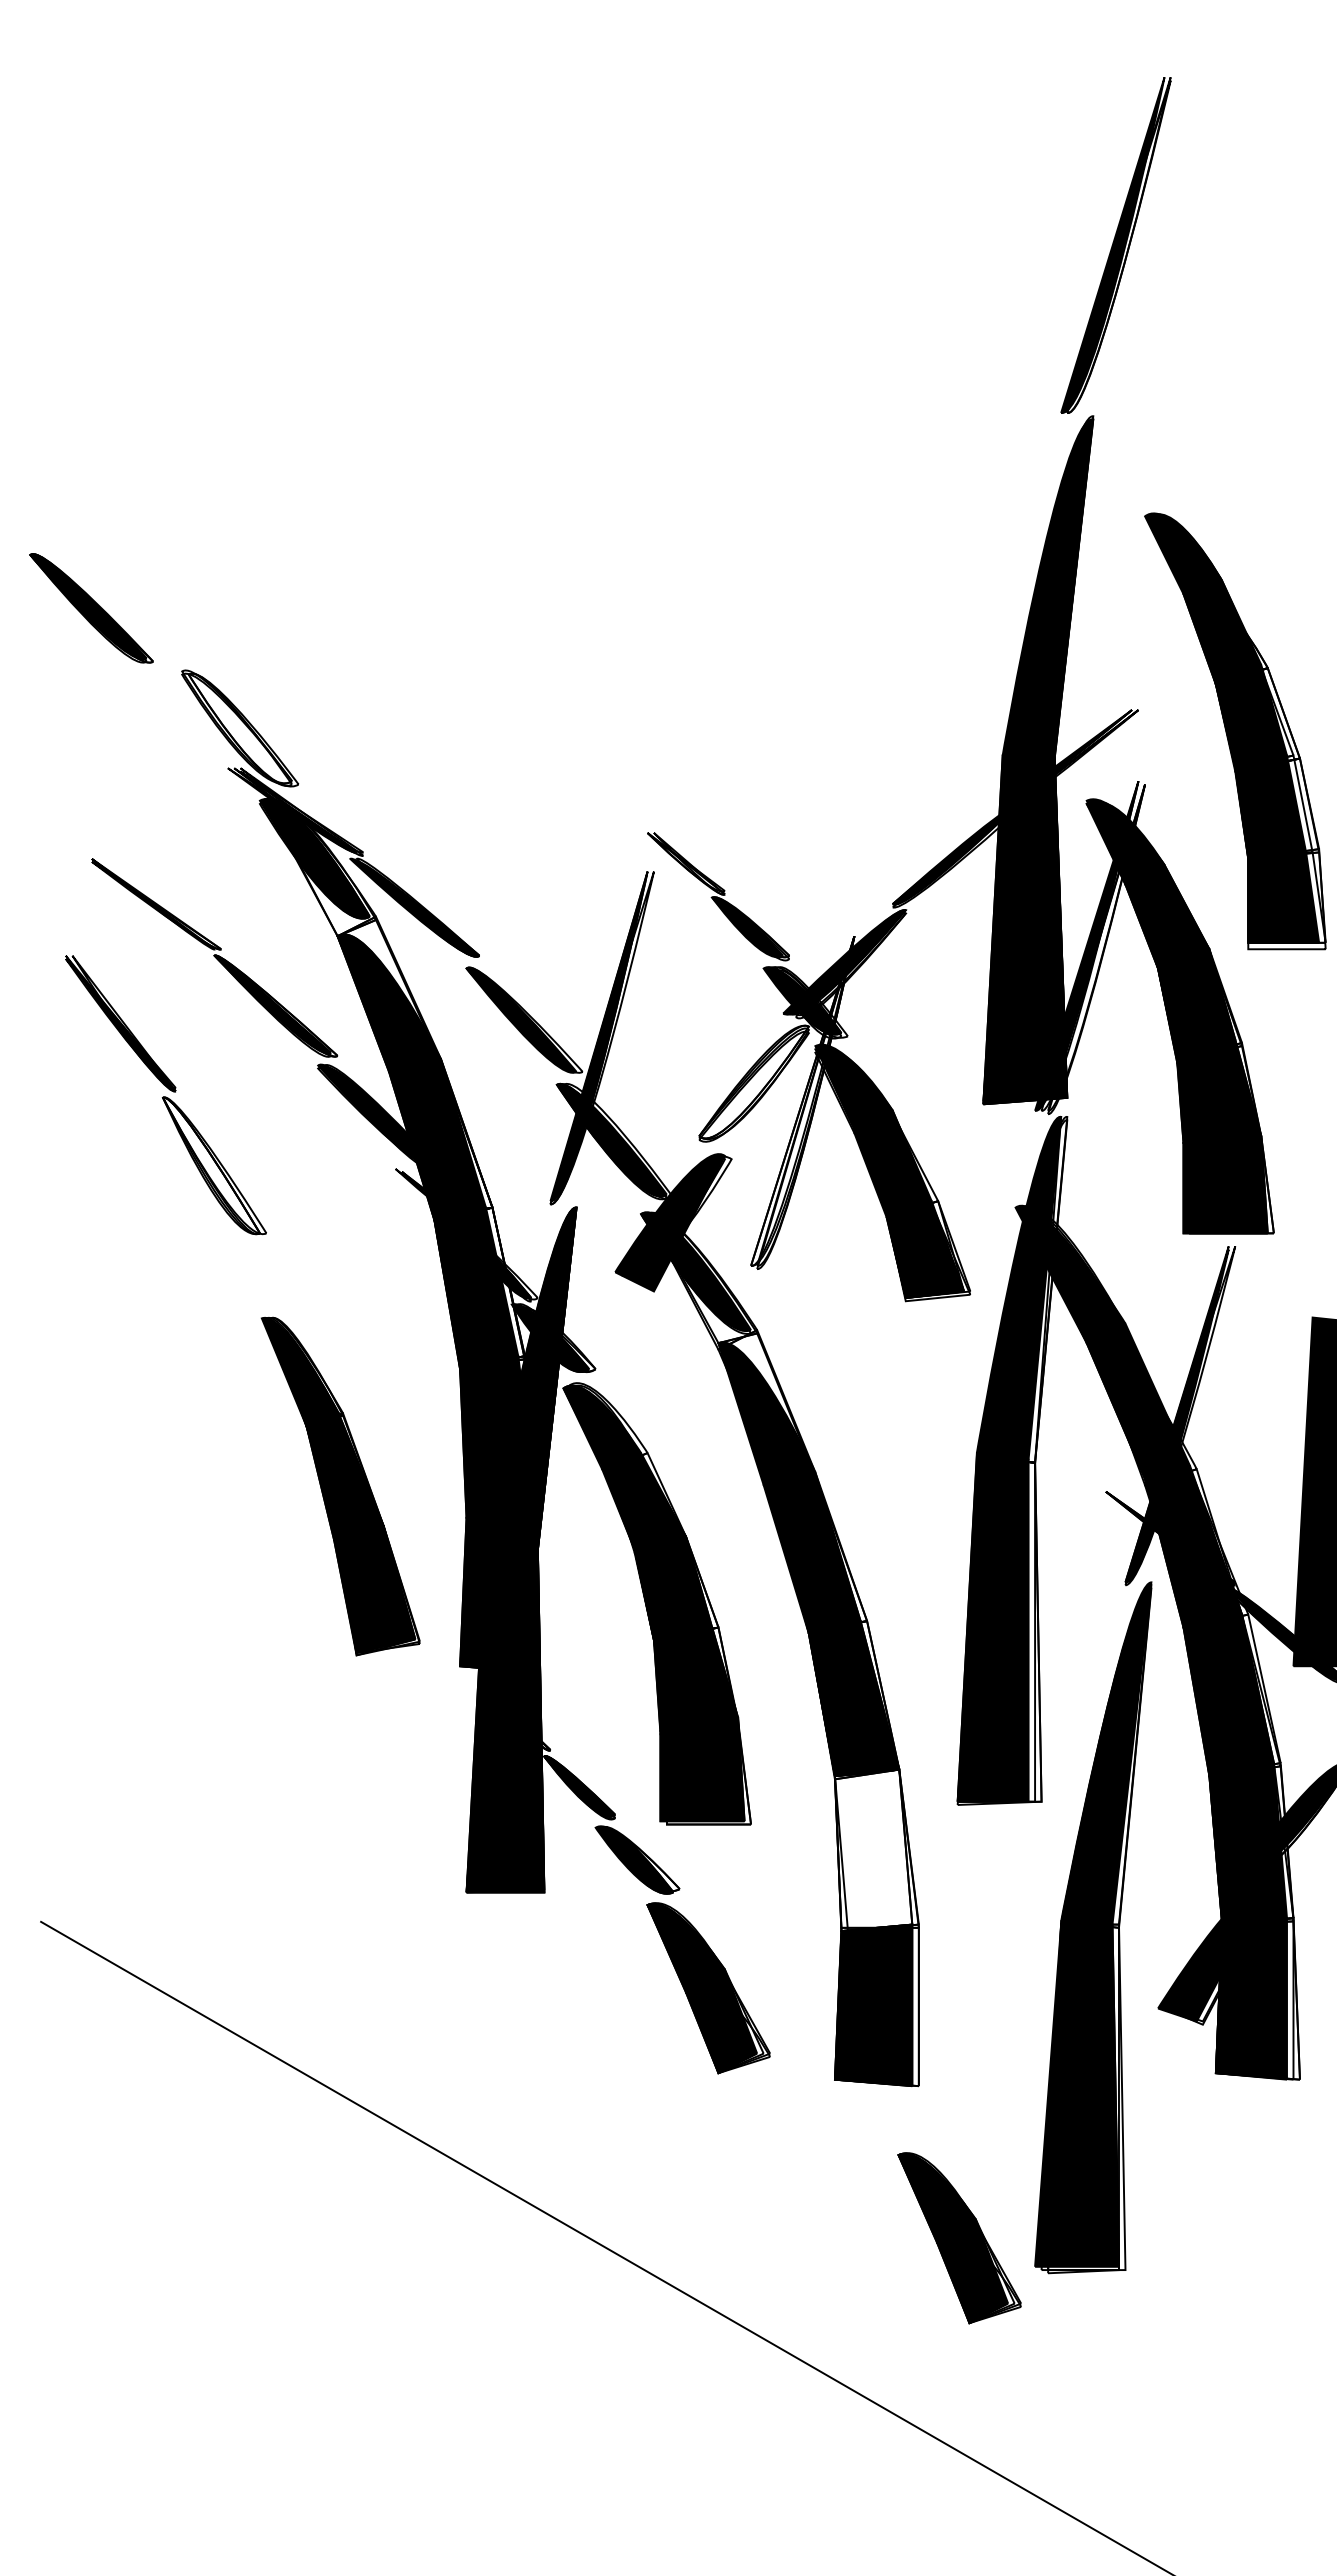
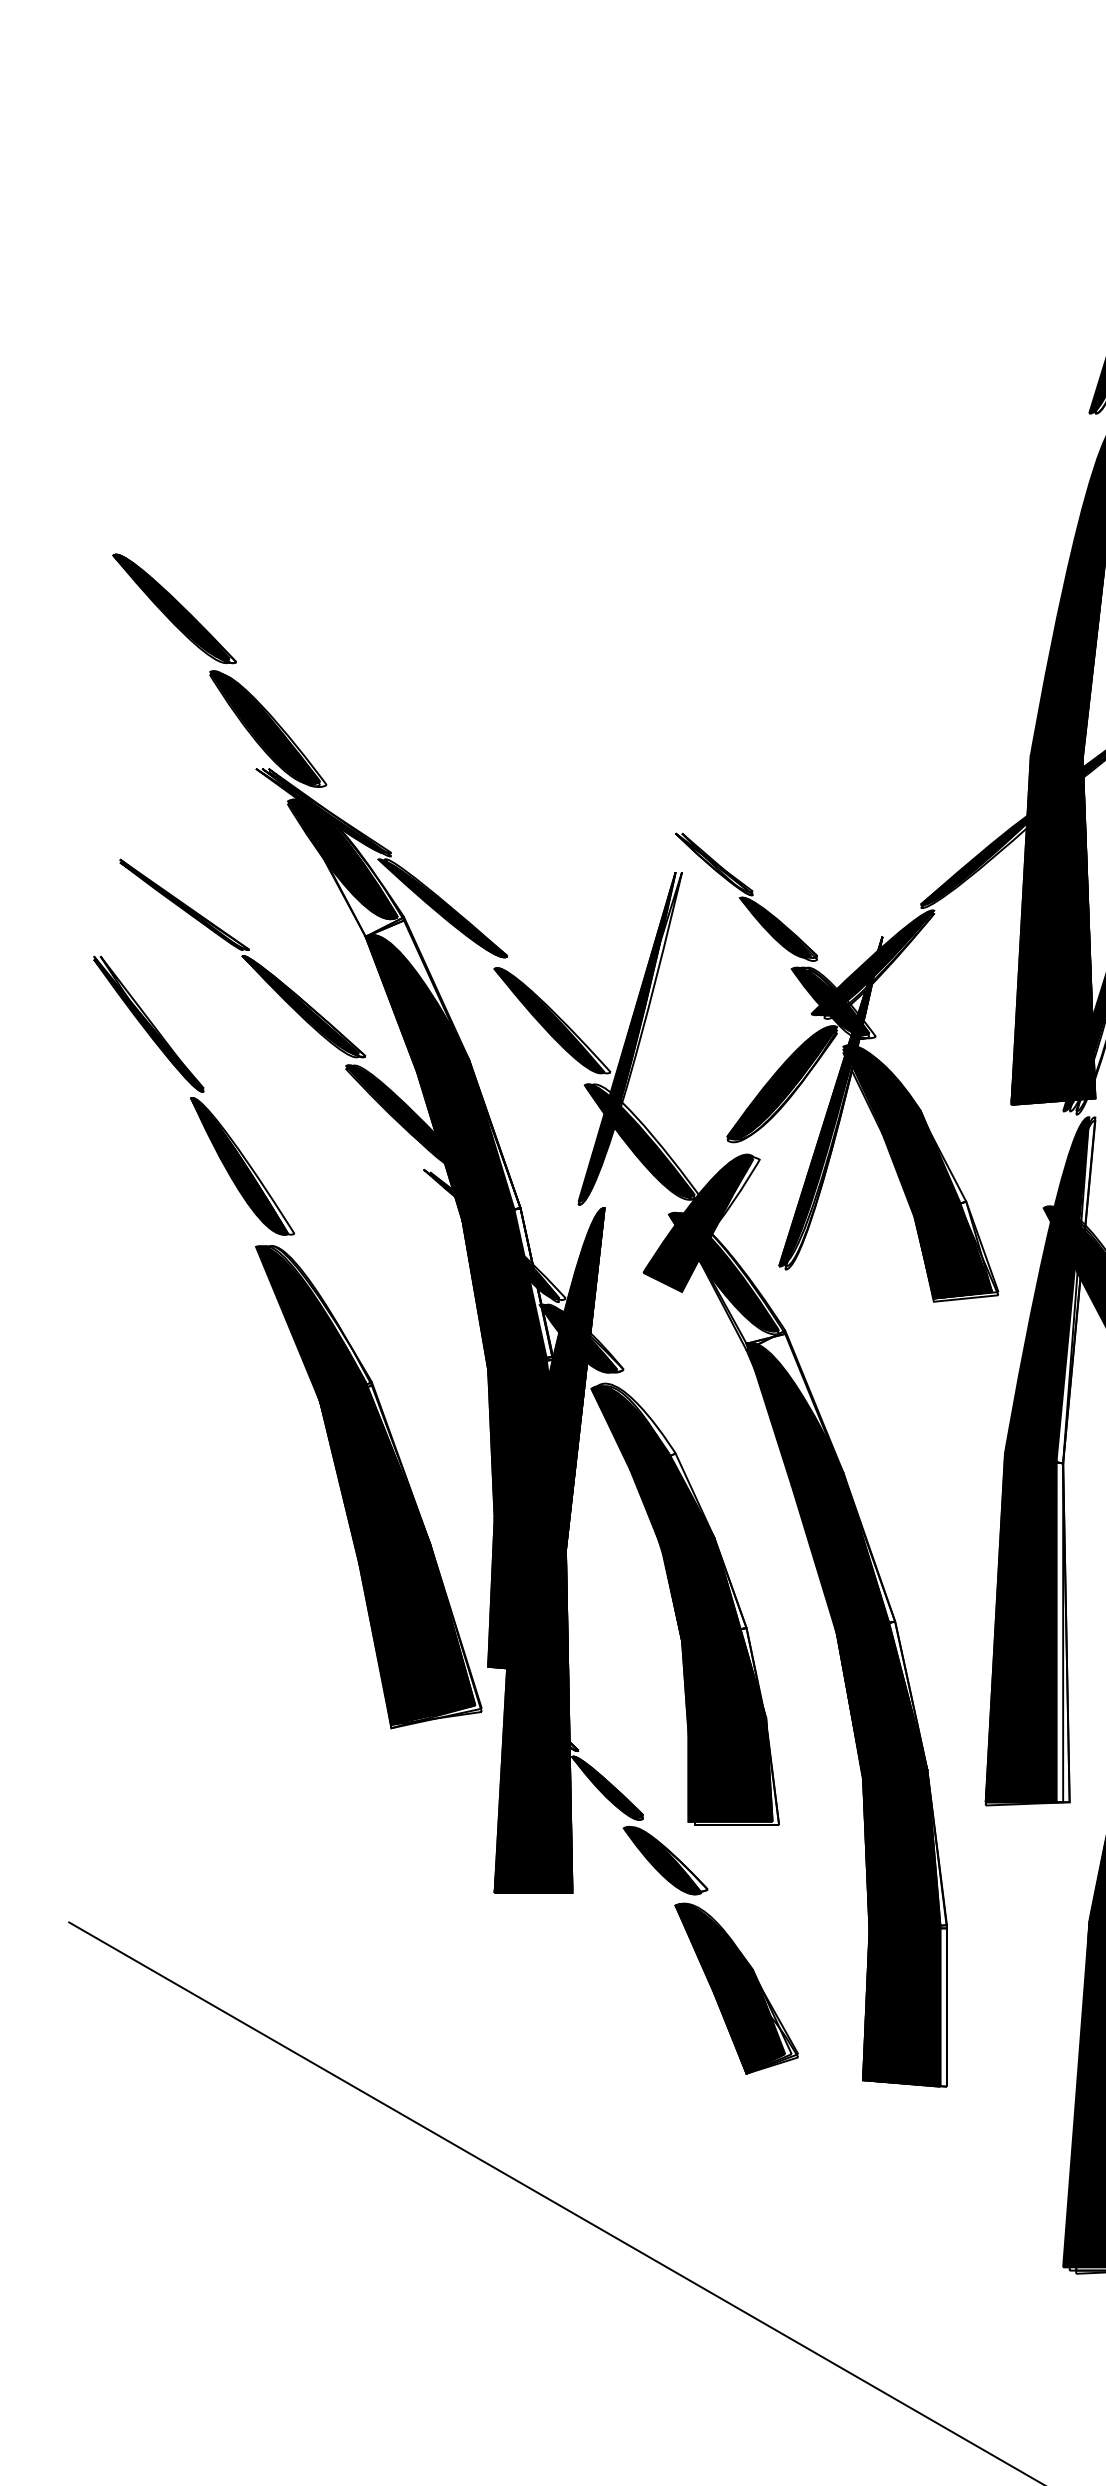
part: (91, 608) -> (174, 609), moved
fill: (237, 726) -> (265, 727), added
fill: (753, 1081) -> (781, 1082), added
fill: (802, 1100) -> (830, 1101), added
fill: (211, 1165) -> (239, 1166), added
part: (340, 1486) -> (368, 1487), size x1.43
fill: (873, 1850) -> (901, 1851), added
part: (959, 2238) -> (987, 2239), removed

